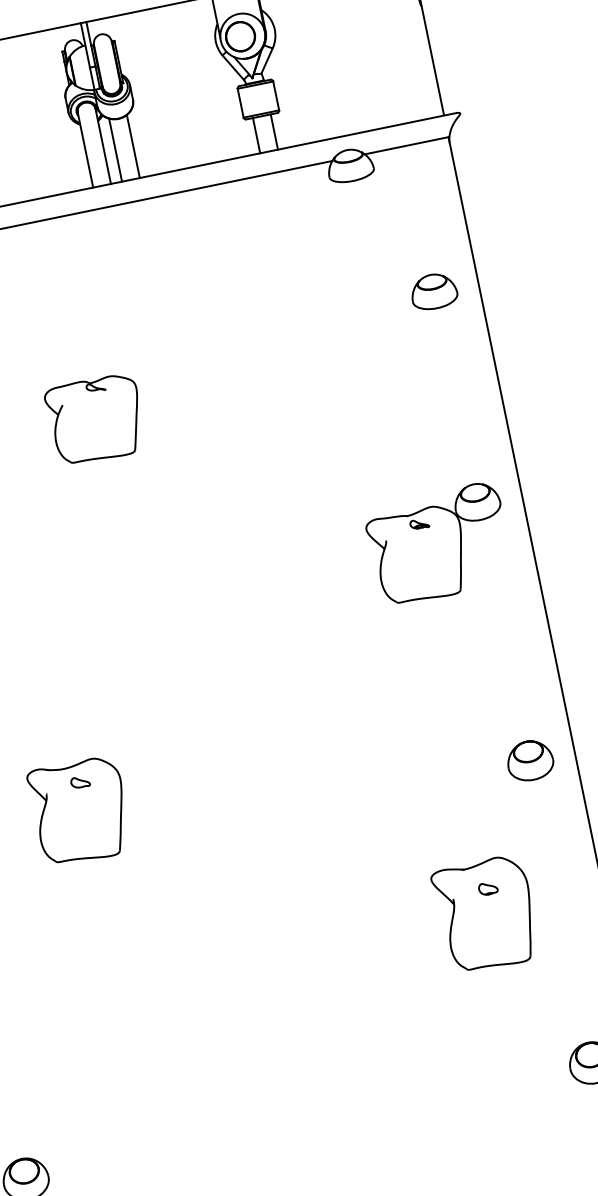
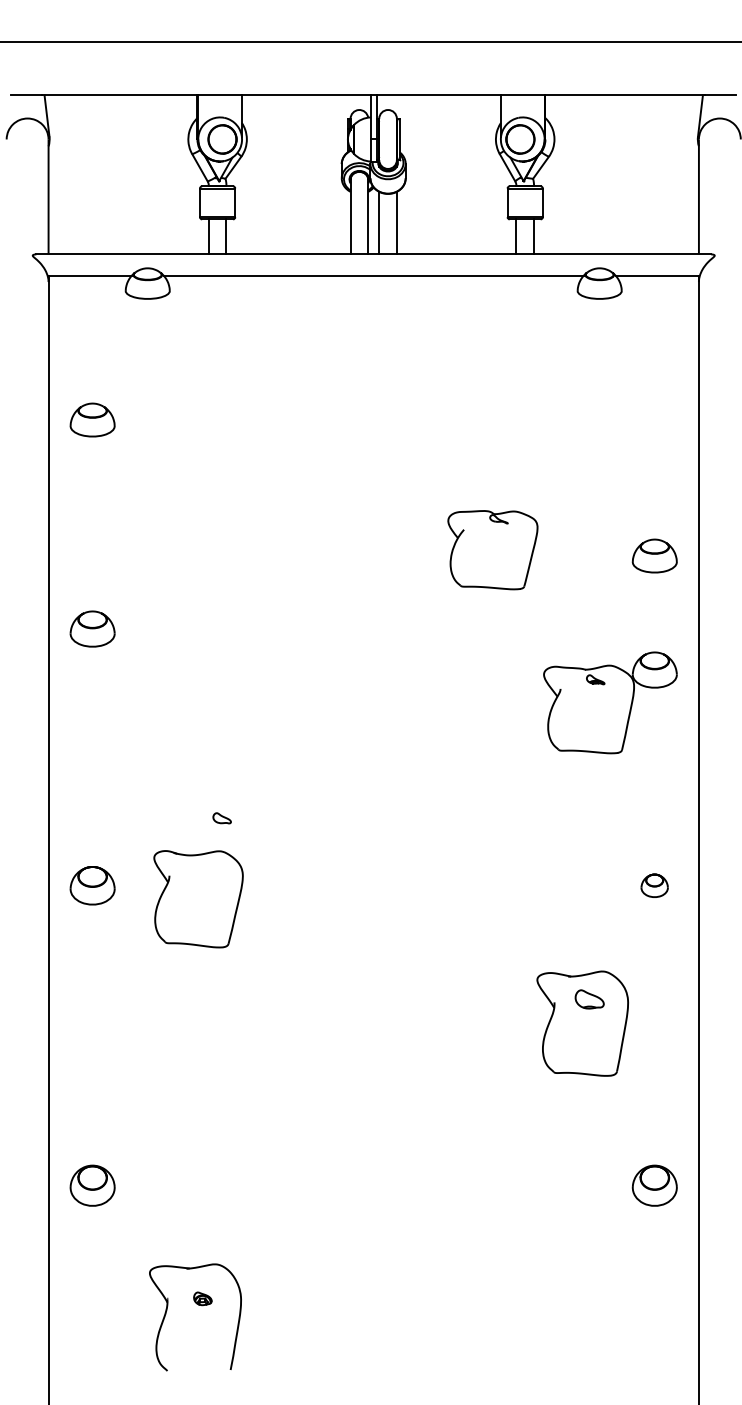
part: (433, 291) -> (654, 555), moved
part: (95, 420) -> (492, 550), moved
part: (439, 543) -> (610, 702), moved
part: (529, 760) -> (654, 885), size x0.6
part: (80, 811) -> (198, 899), moved
part: (487, 888) -> (589, 999), size x1.6

